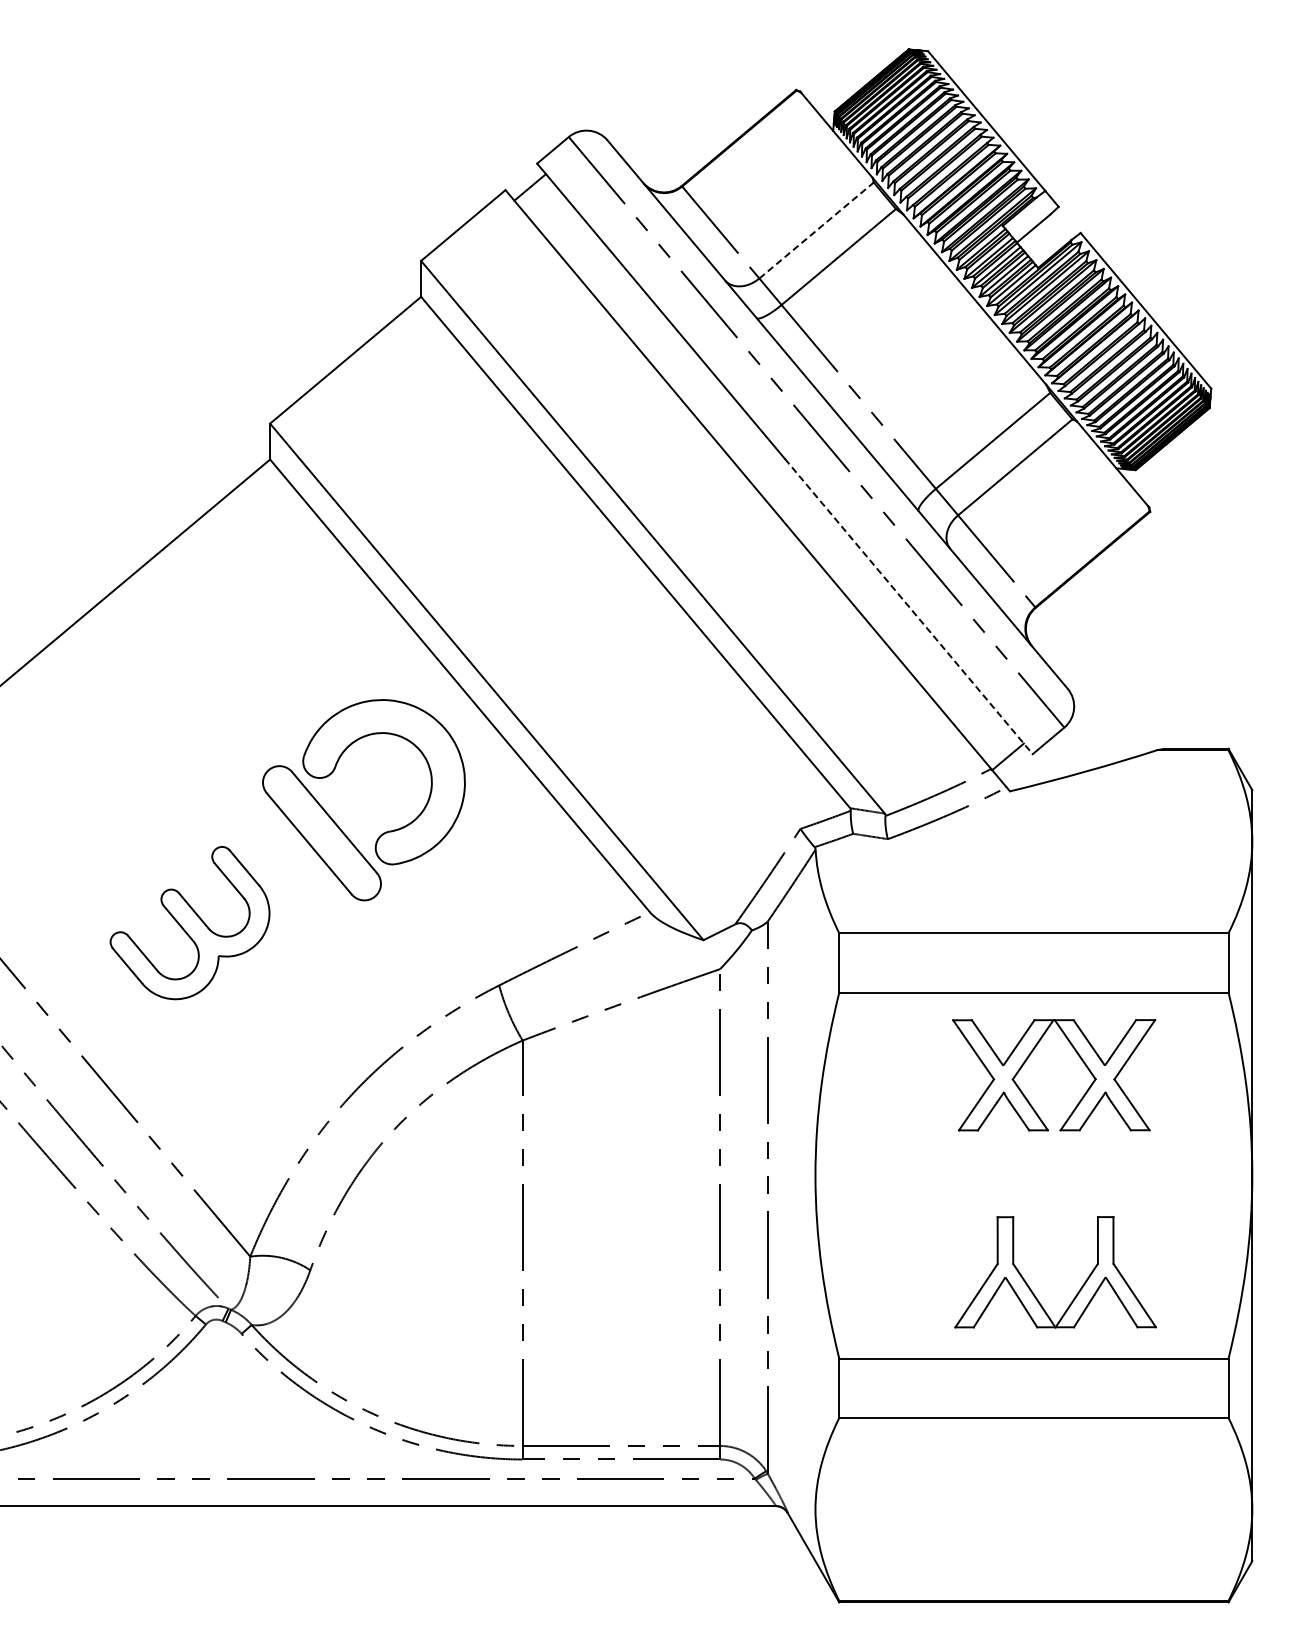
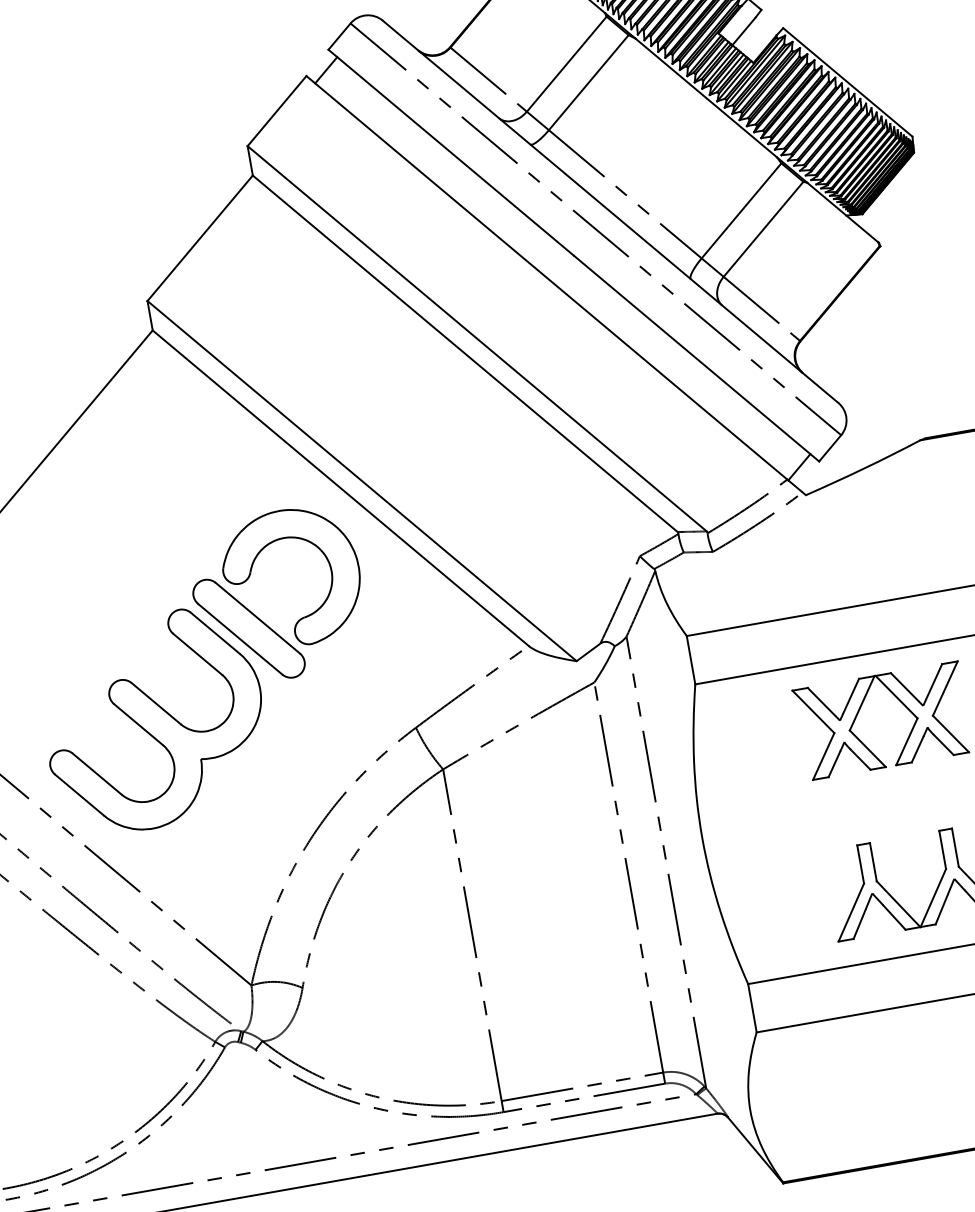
line: (816, 230) -> (566, 64), dashed -> solid
line: (908, 606) -> (696, 358), dashed -> solid
part: (189, 922) -> (153, 720), size x1.67

